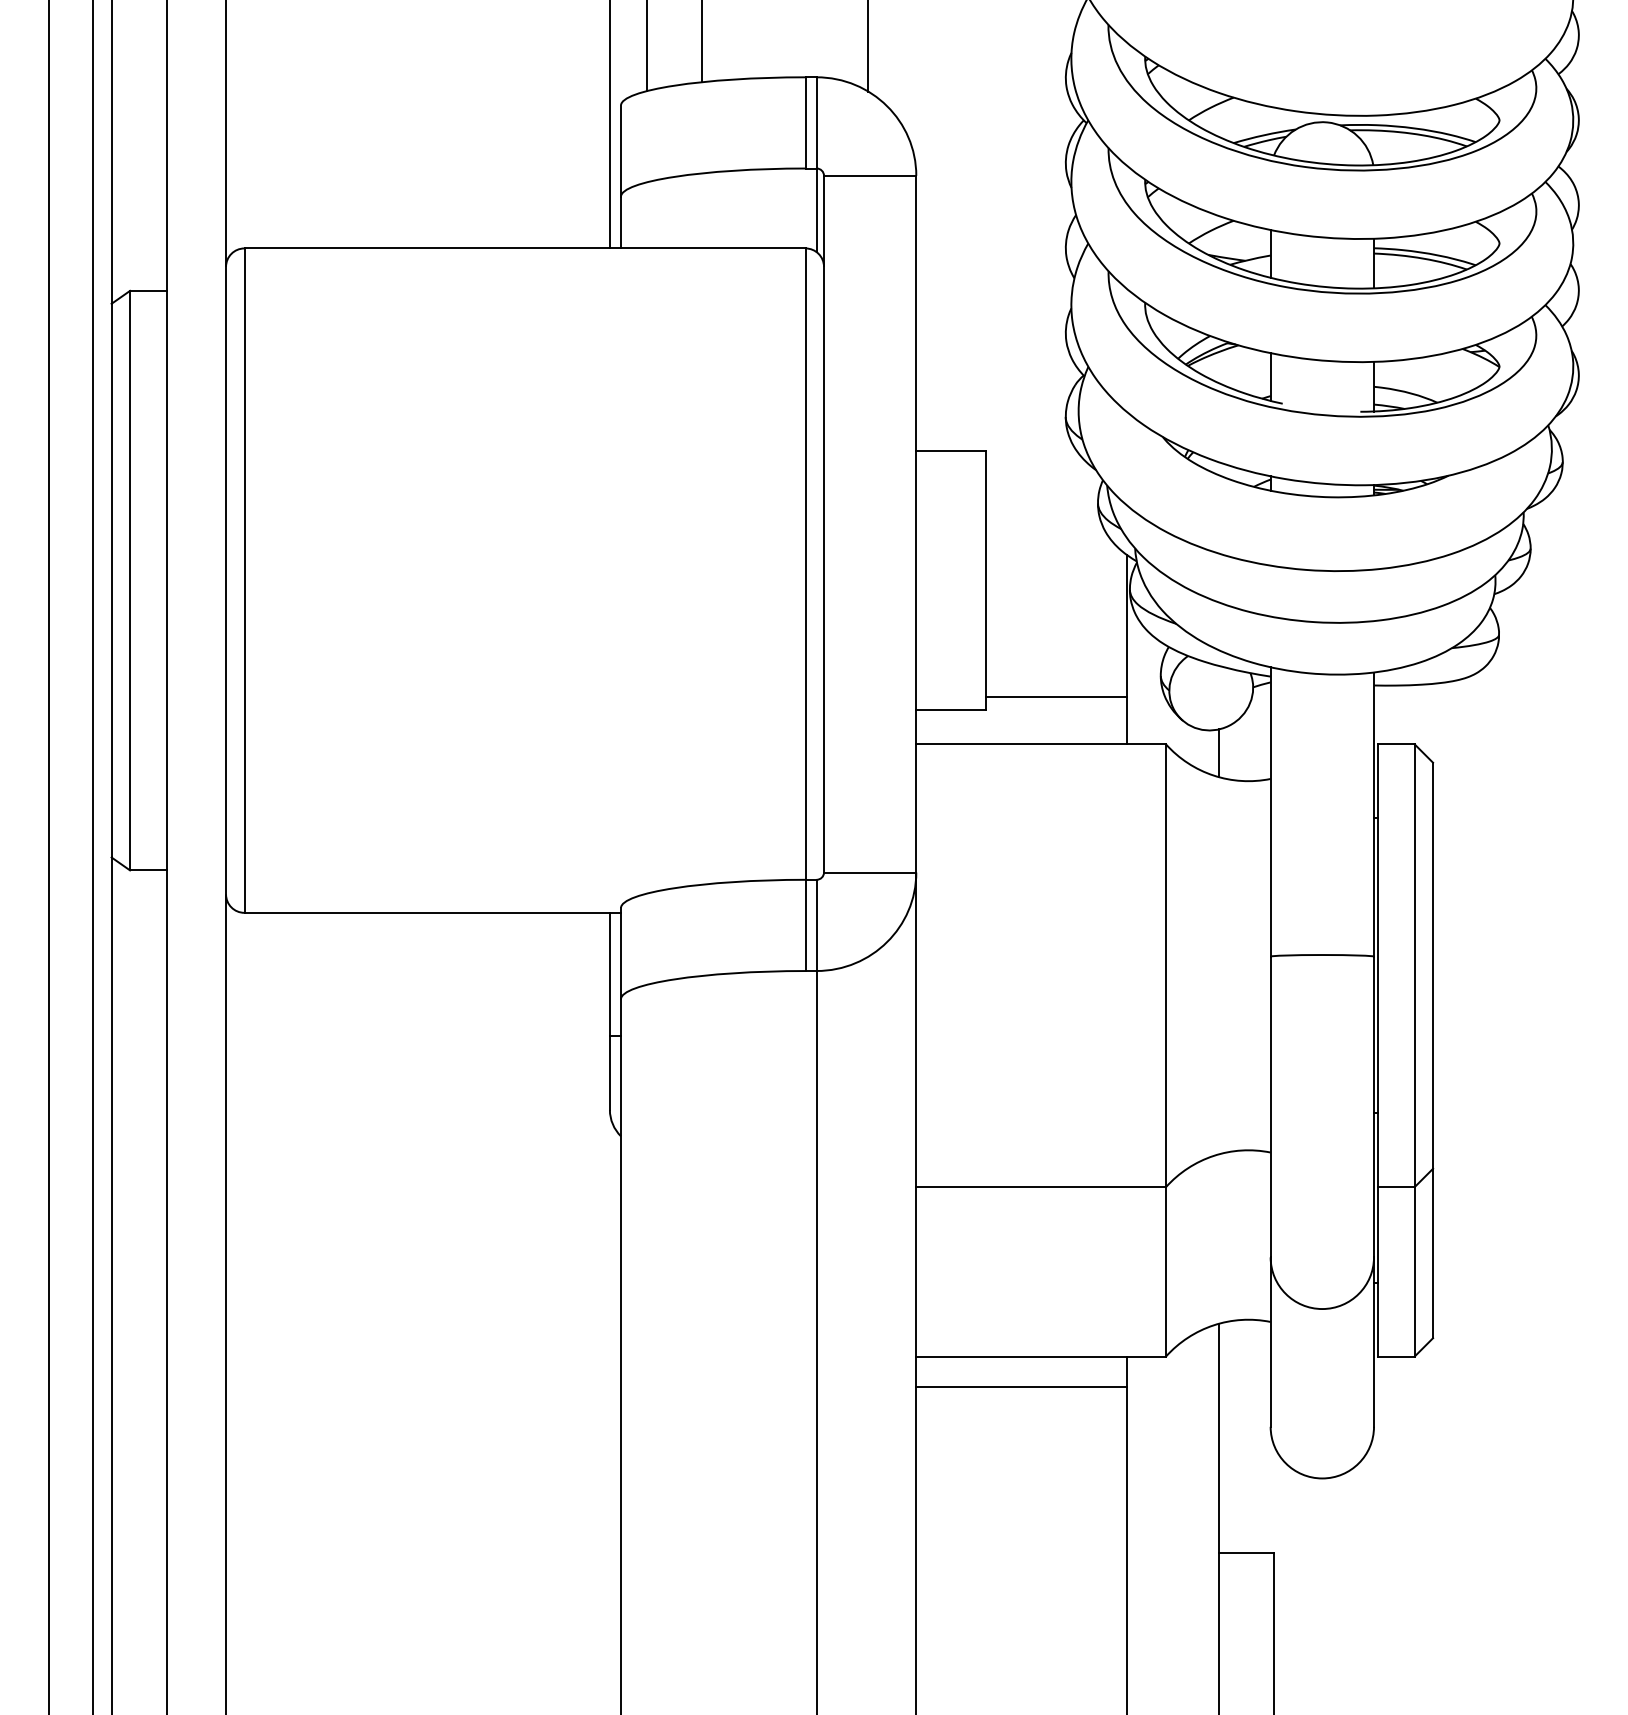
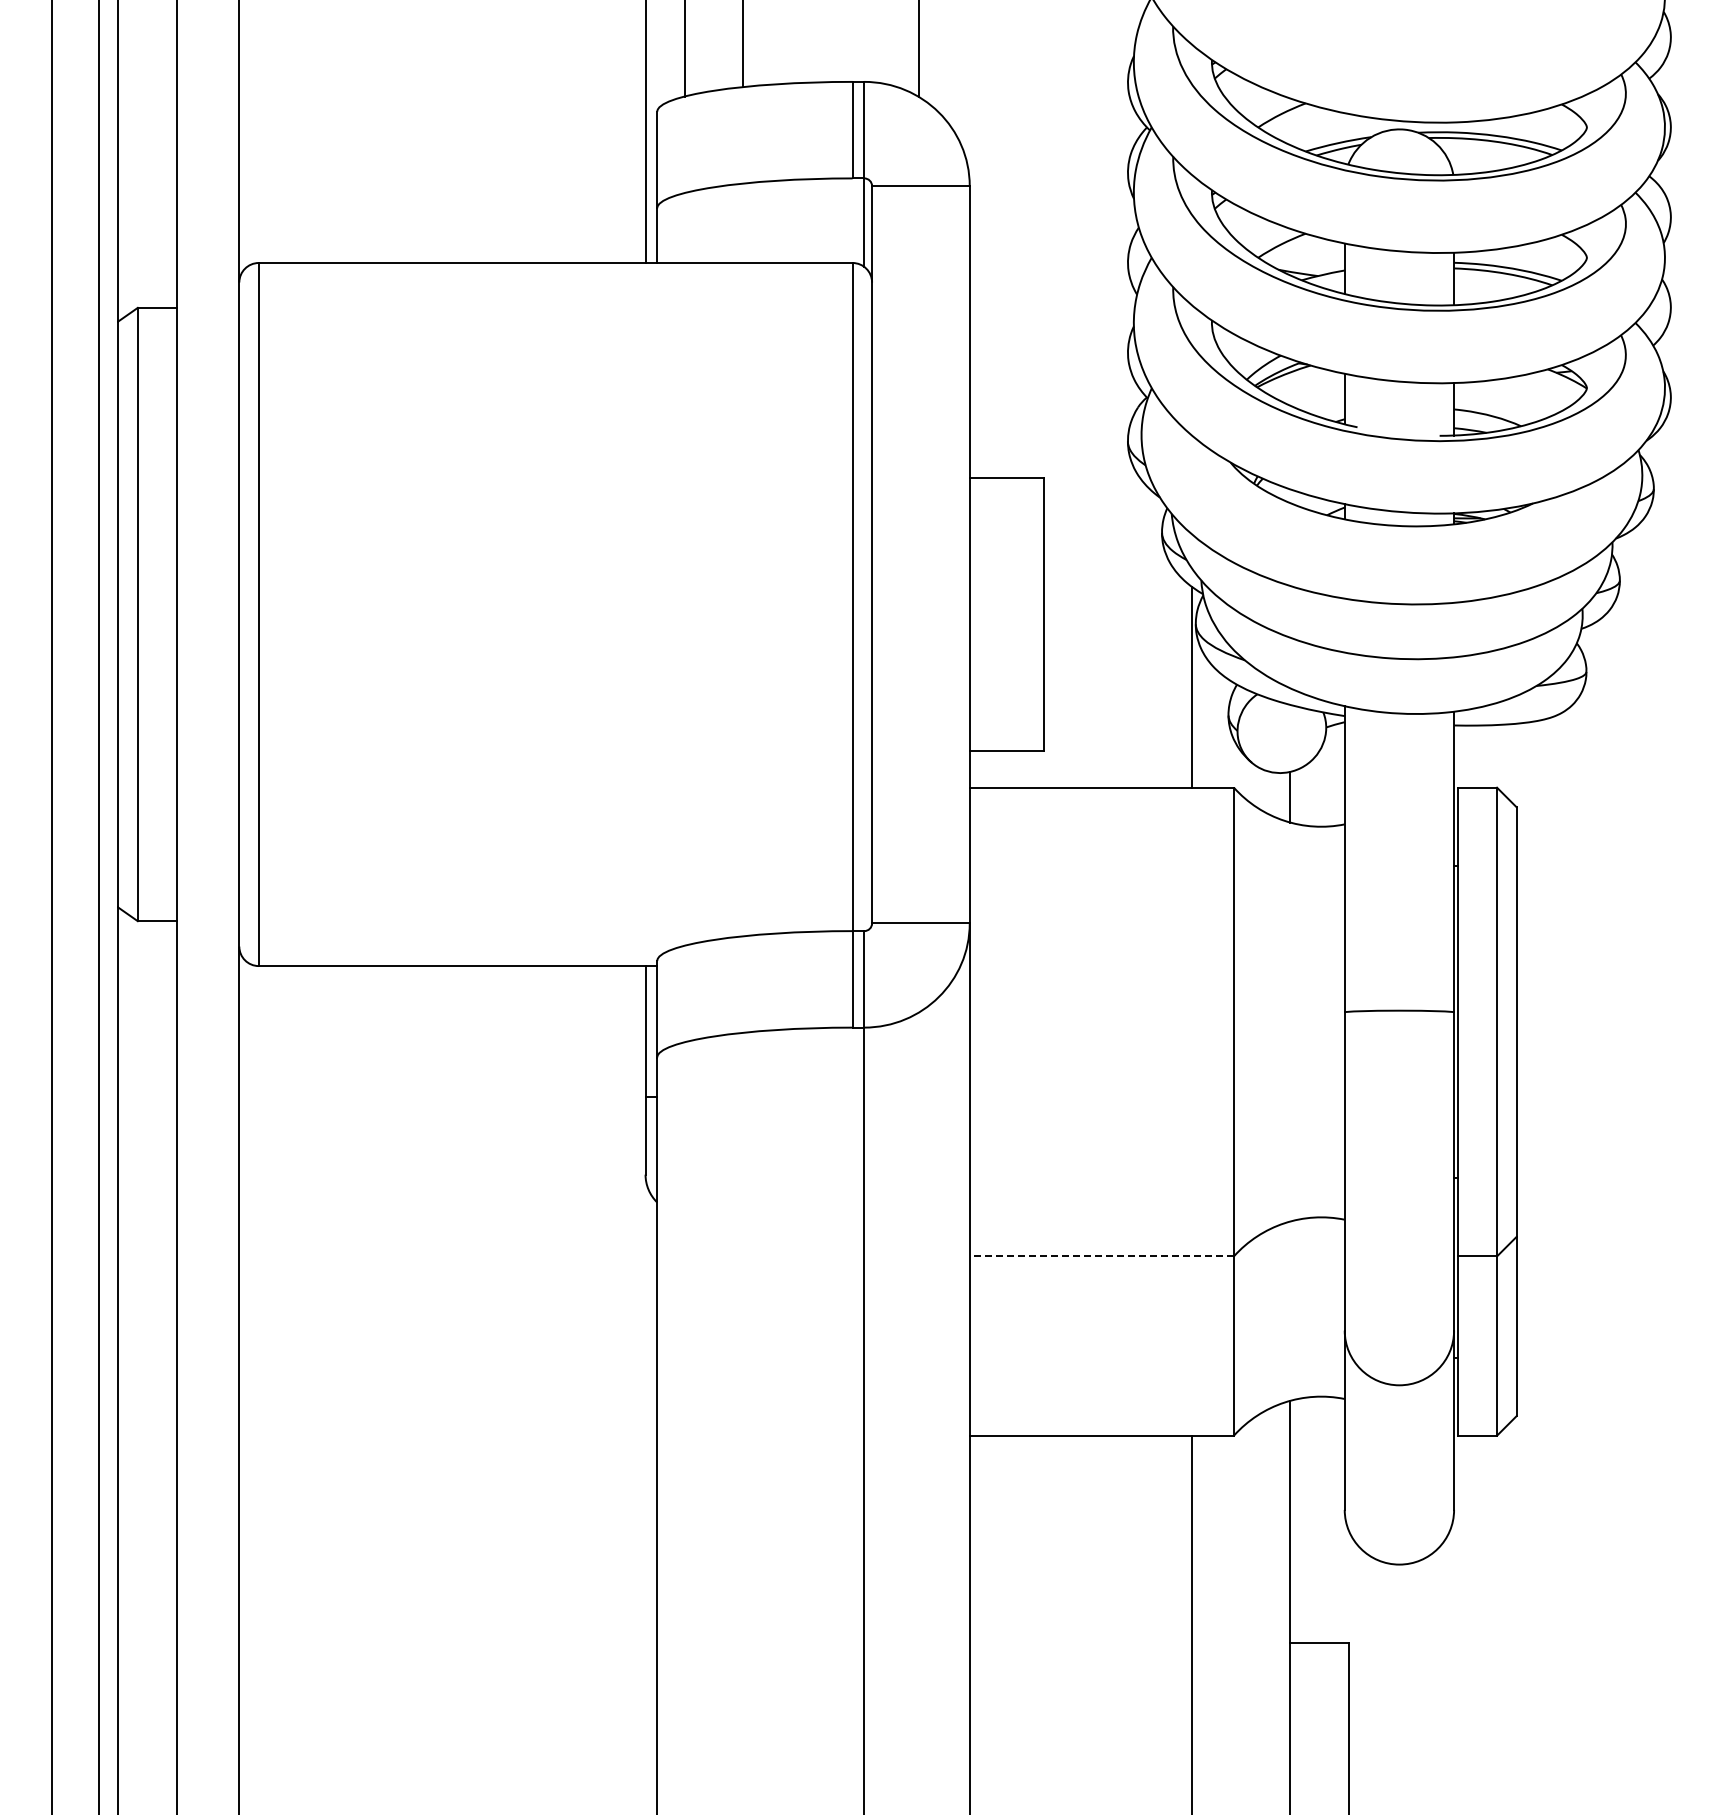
line: (1055, 696) -> (1117, 737), removed
line: (1040, 1187) -> (1101, 1256), solid -> dashed
line: (1020, 1386) -> (1080, 1467), removed

